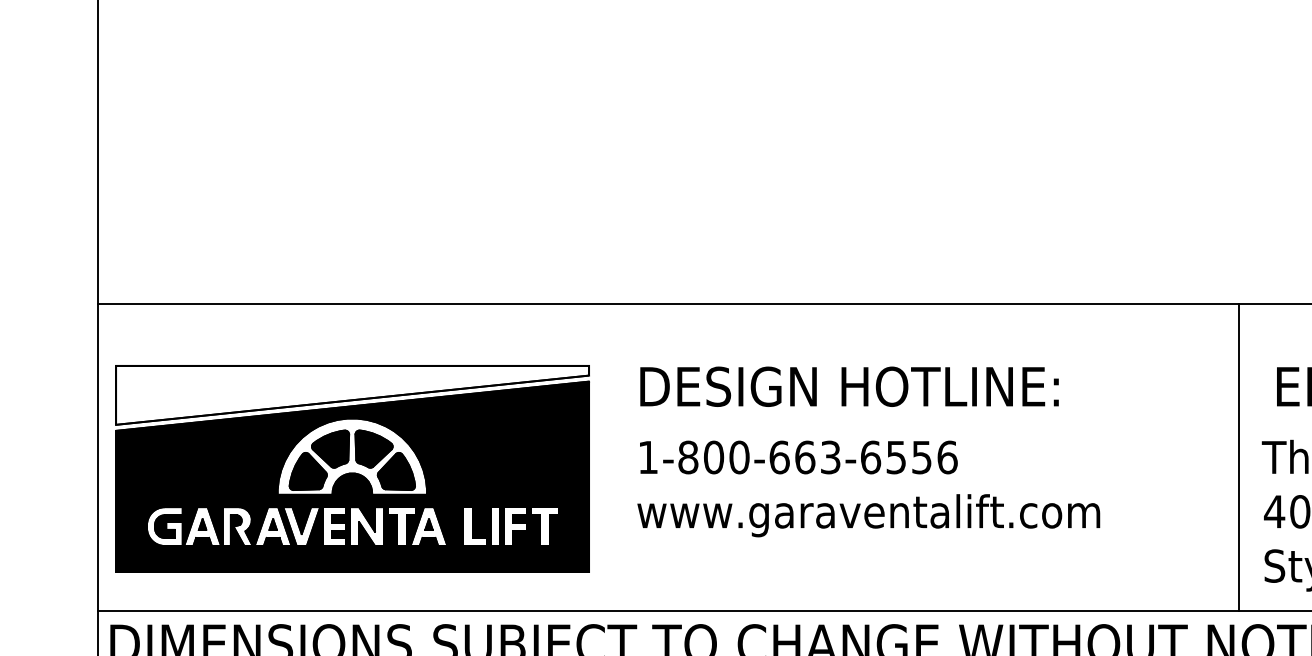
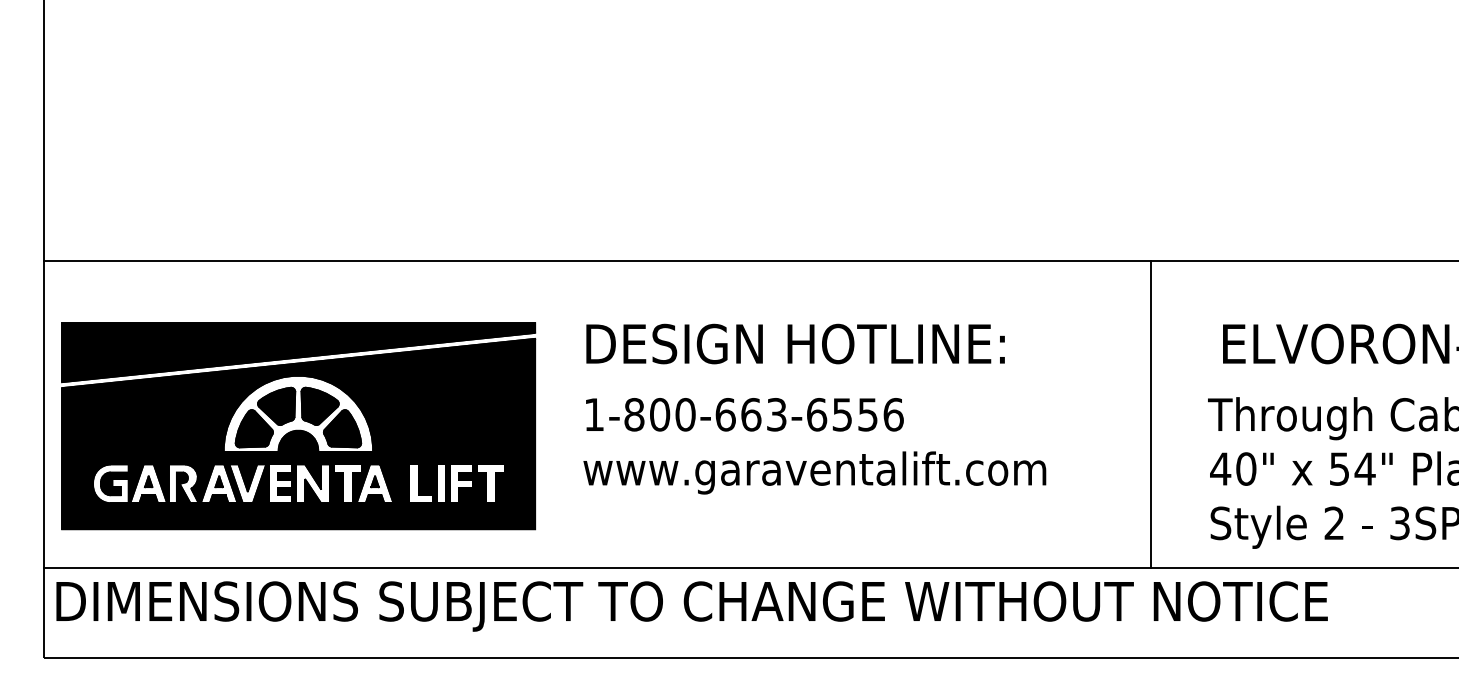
fill: (352, 395) -> (298, 352), added
line: (1239, 457) -> (1151, 414), moved

